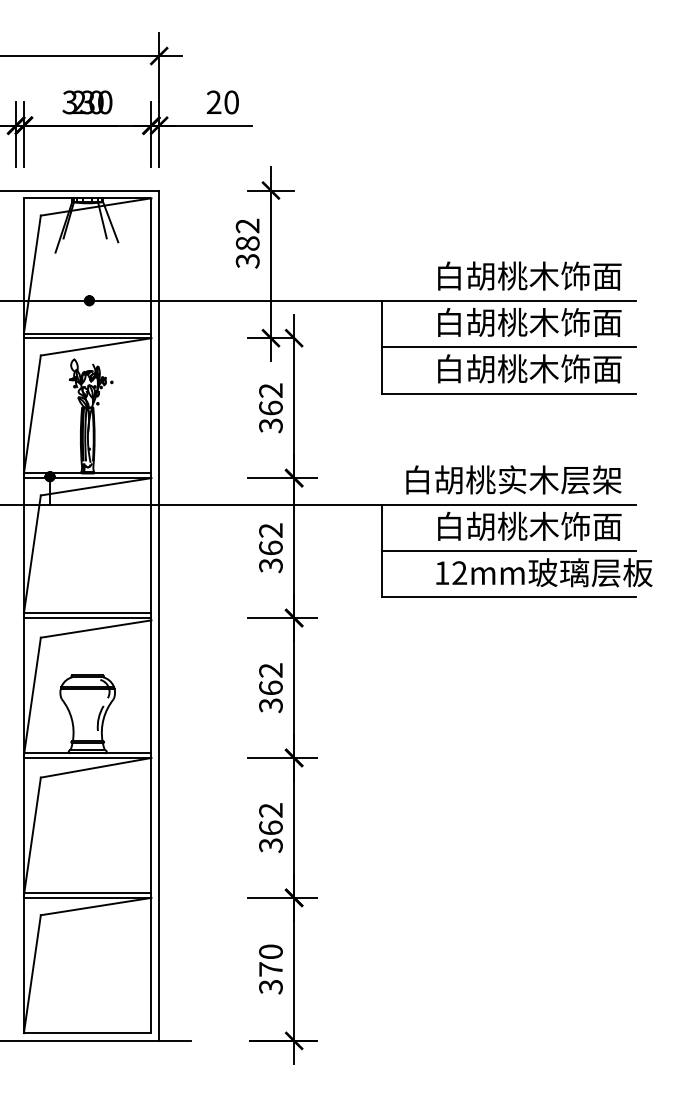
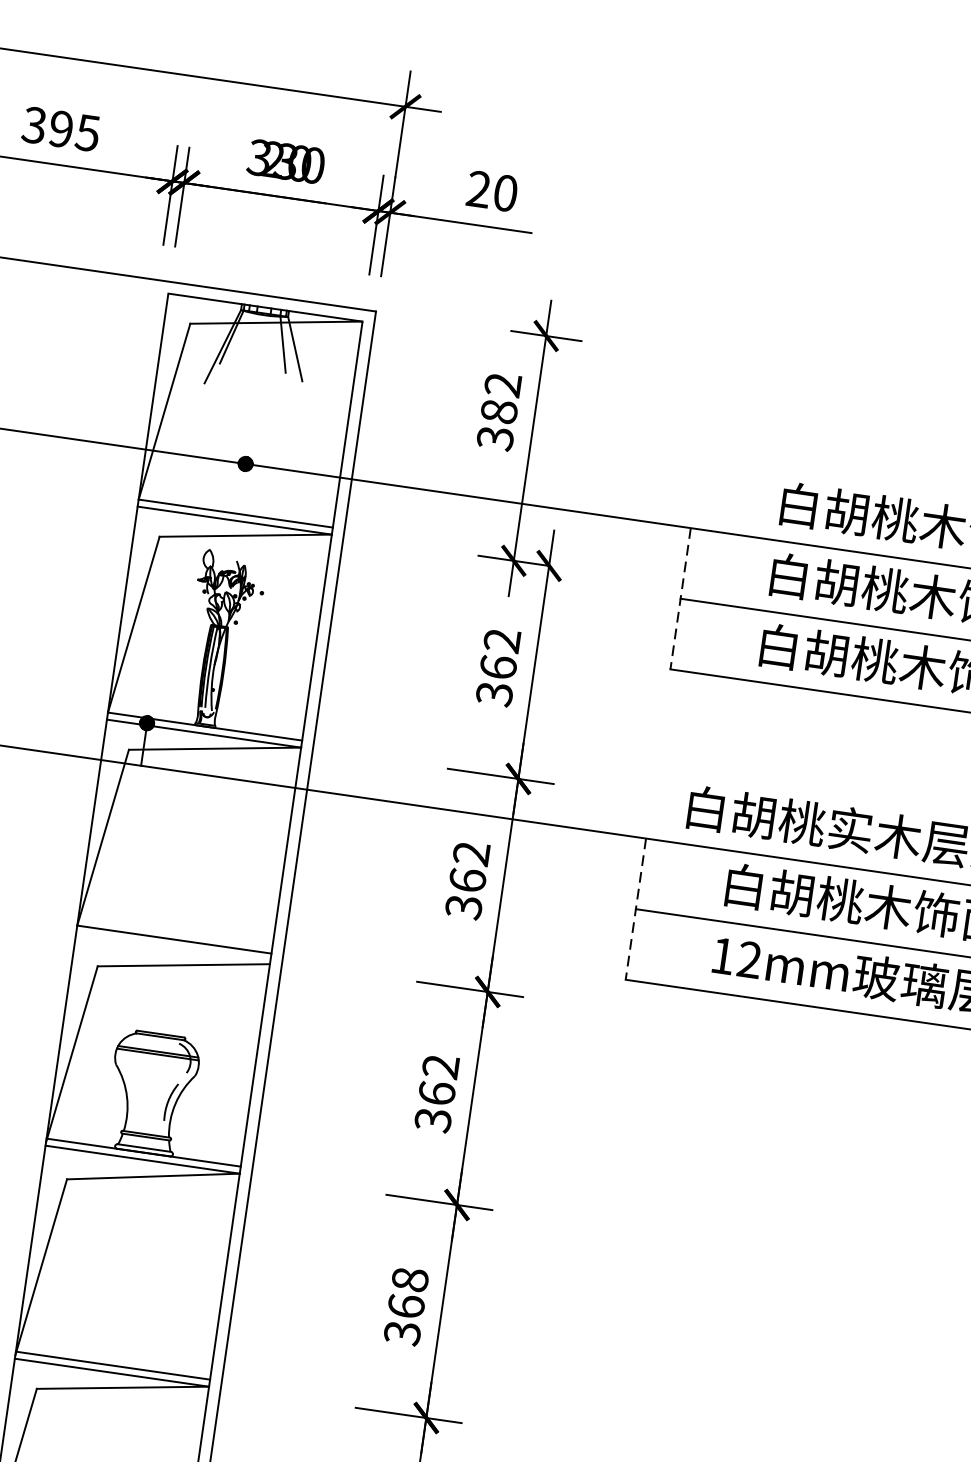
line: (381, 347) -> (680, 599), solid -> dashed
line: (381, 551) -> (635, 909), solid -> dashed
line: (87, 618) -> (172, 947), removed
text: (270, 810) -> (409, 1279), 362 -> 368

